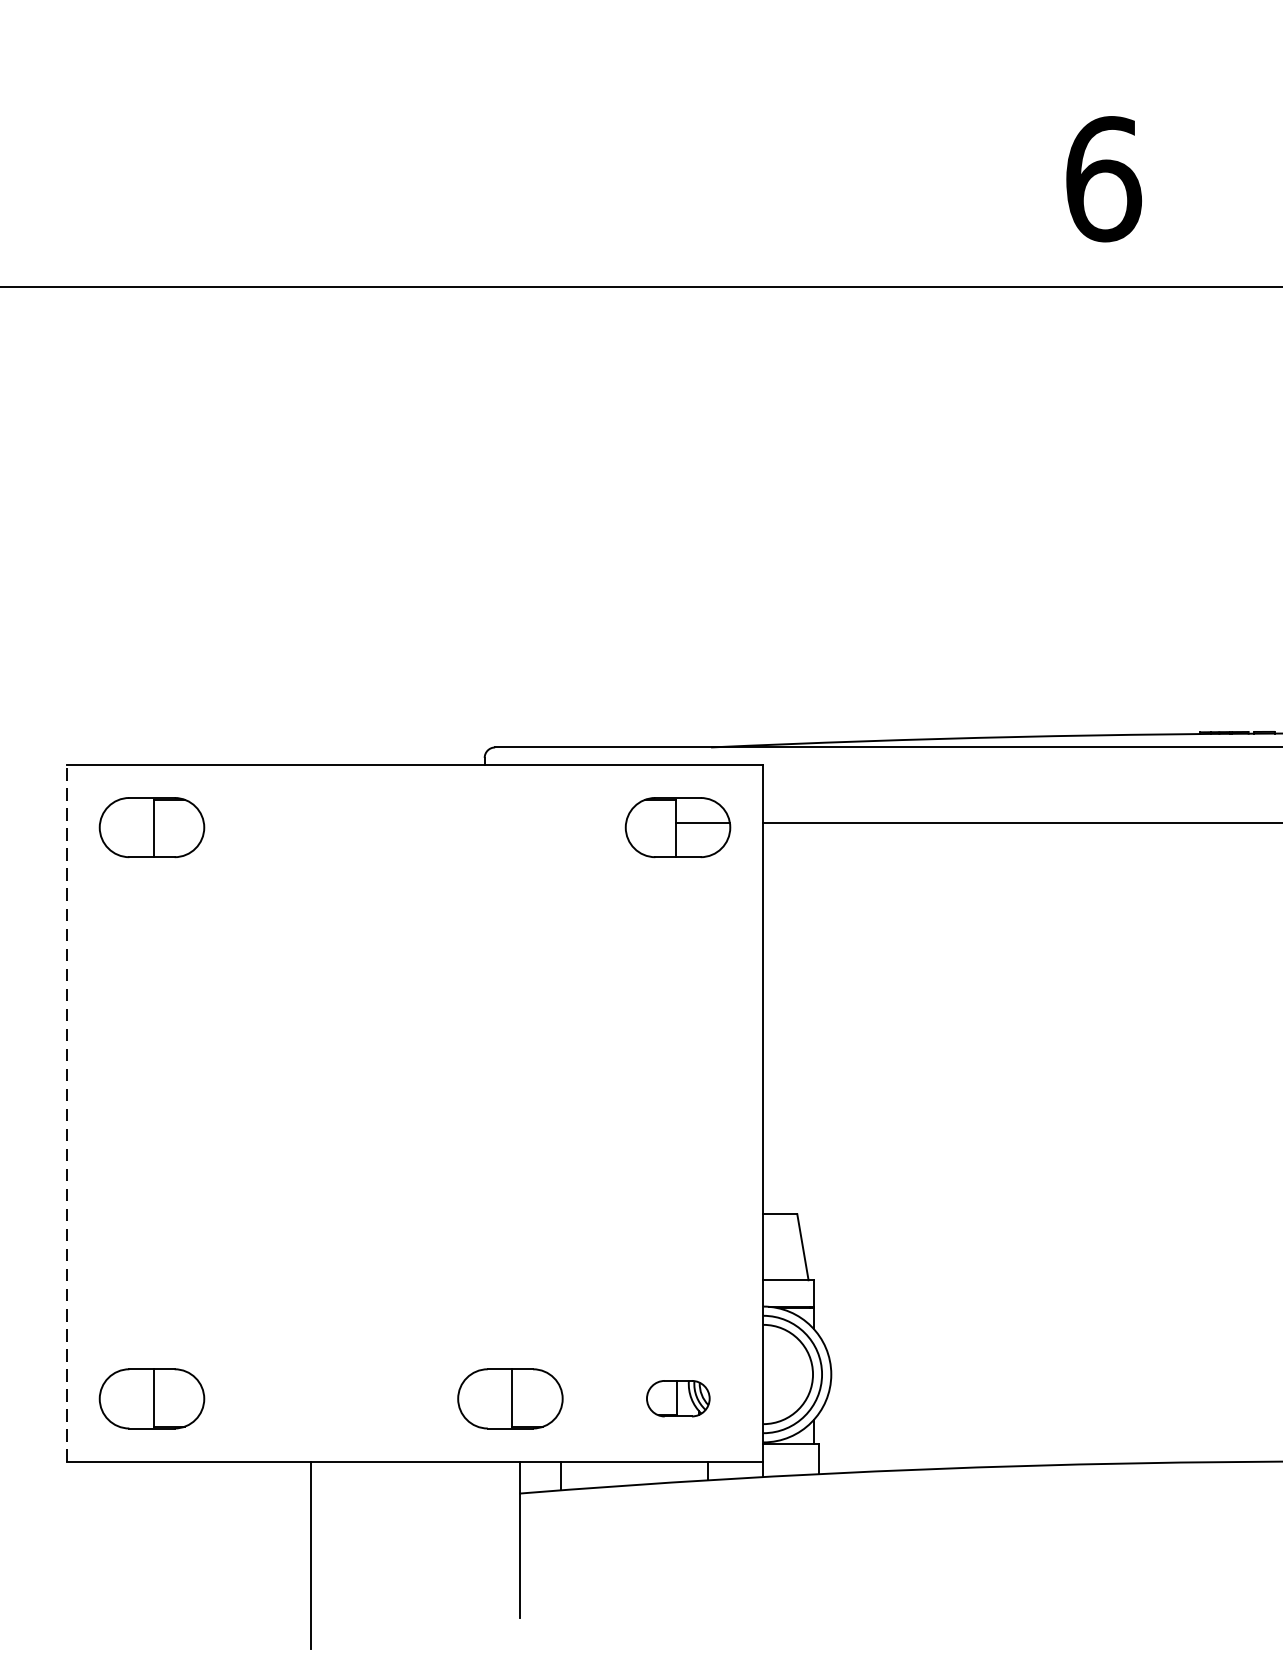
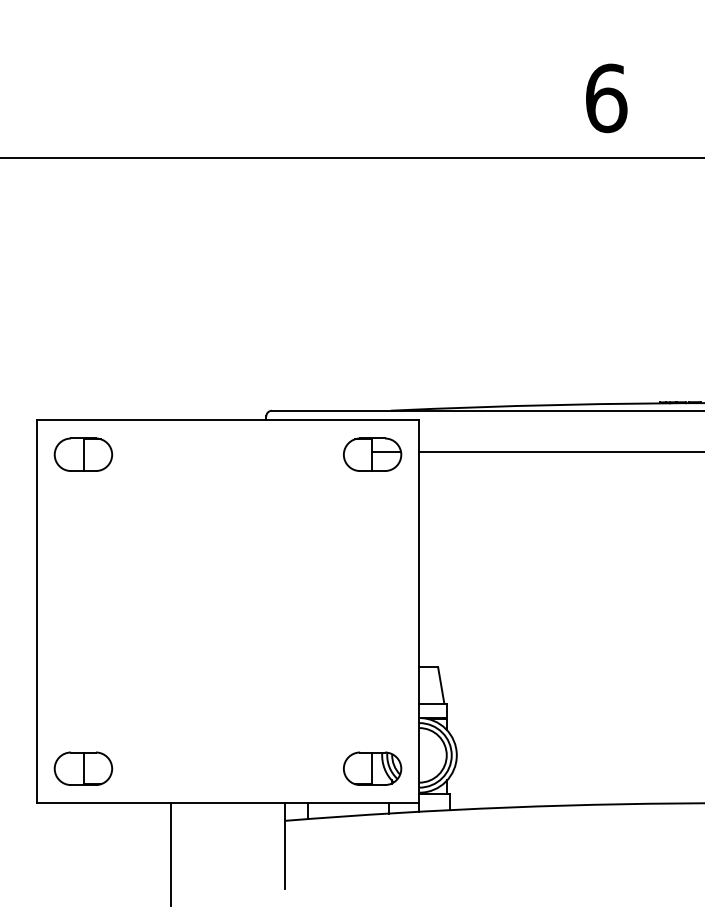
line: (66, 1112) -> (36, 611), dashed -> solid
part: (510, 1398) -> (280, 768), removed
part: (677, 1398) -> (372, 768), size x1.67

